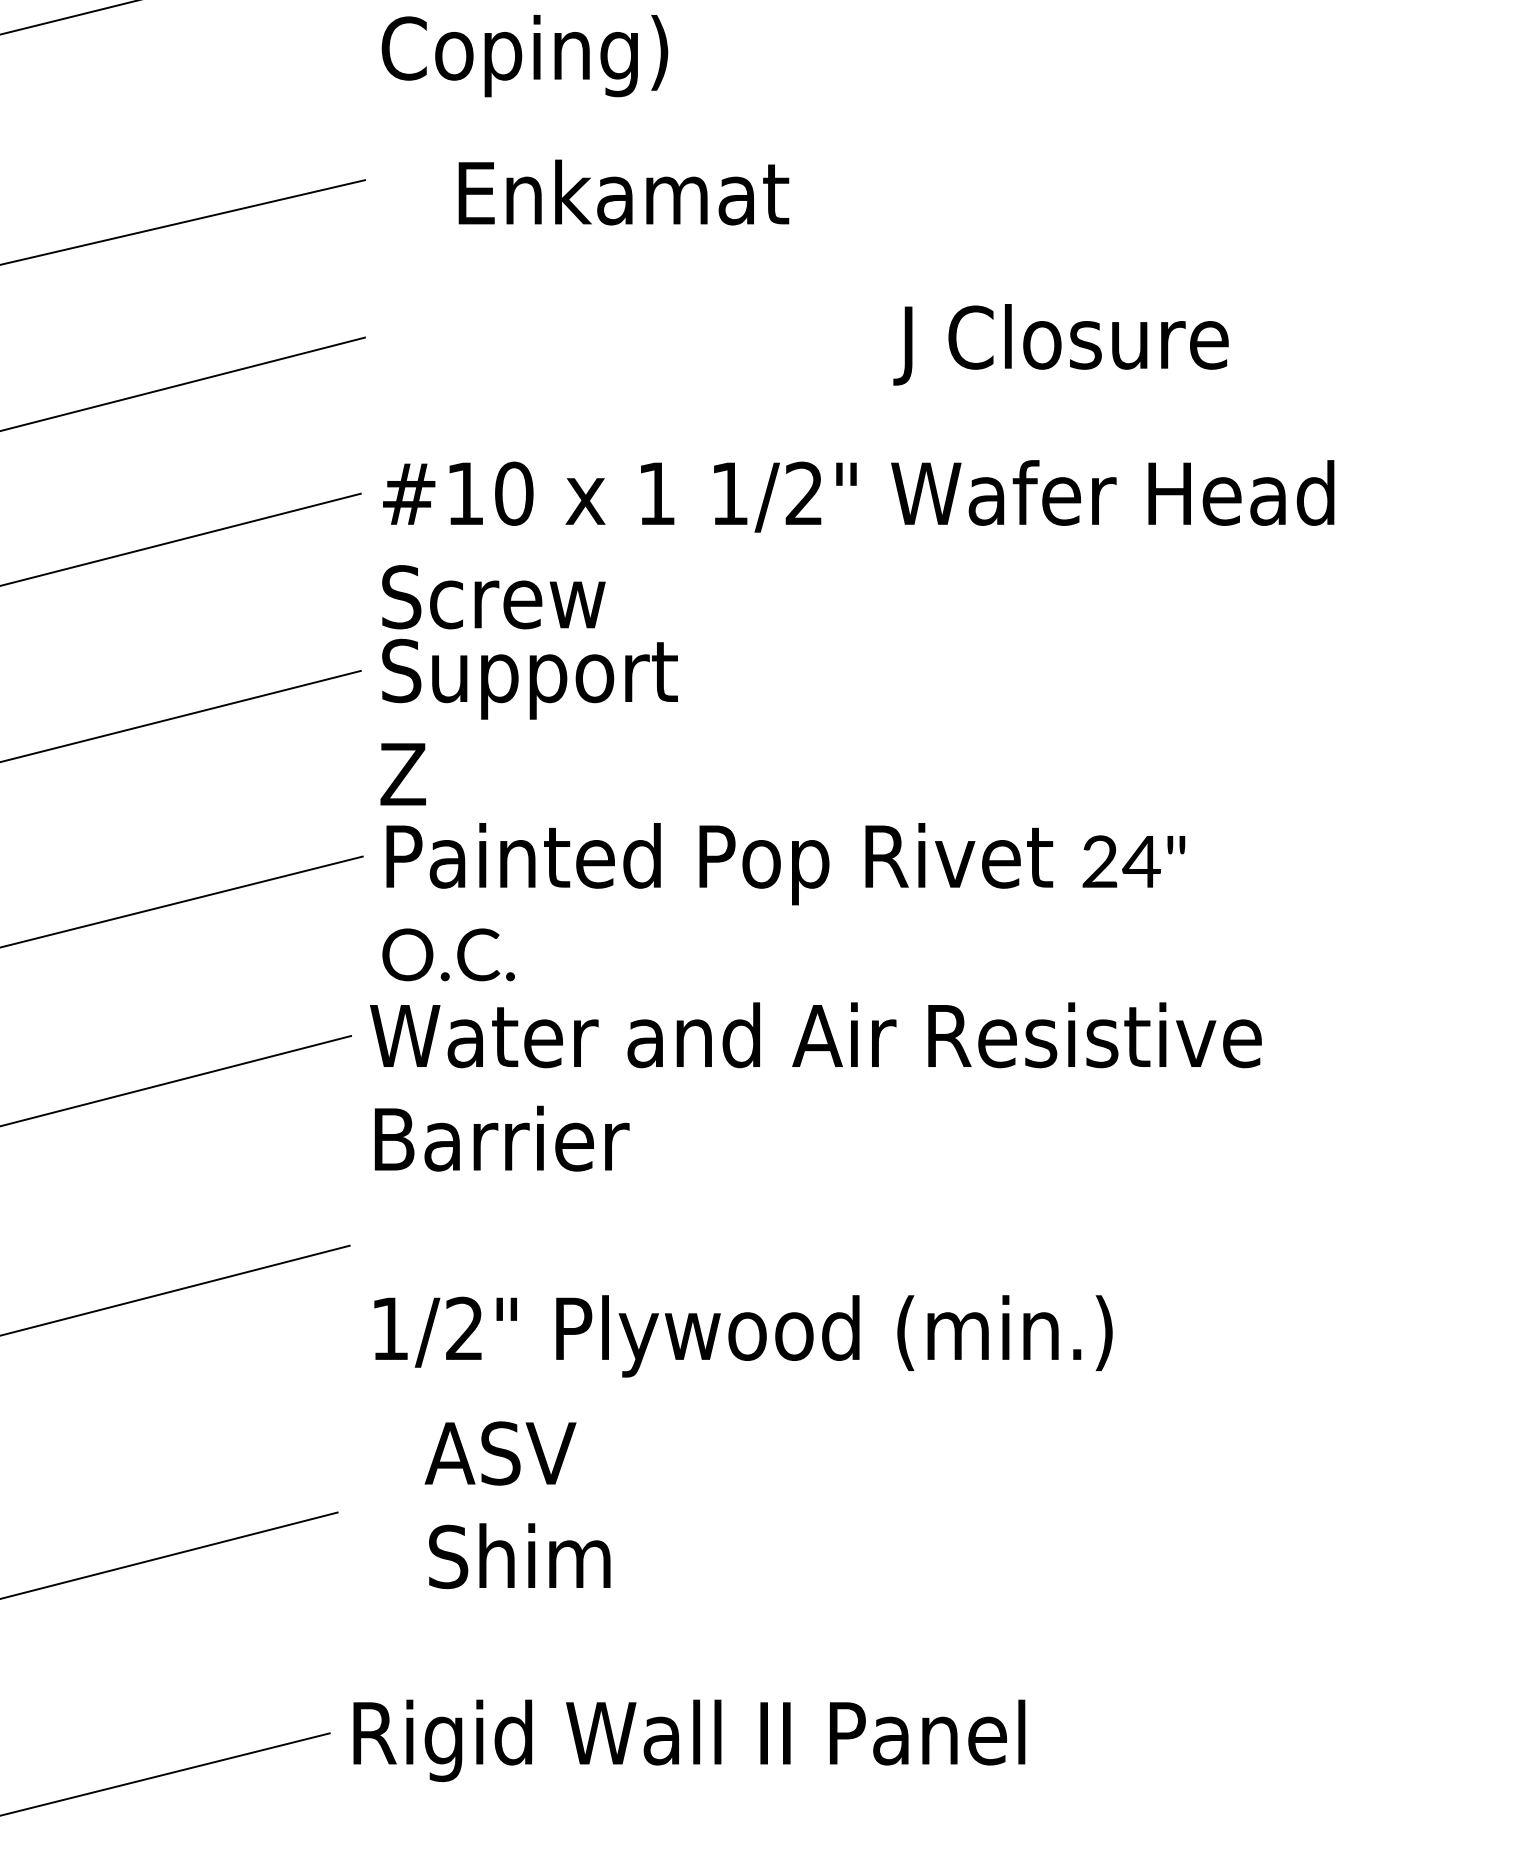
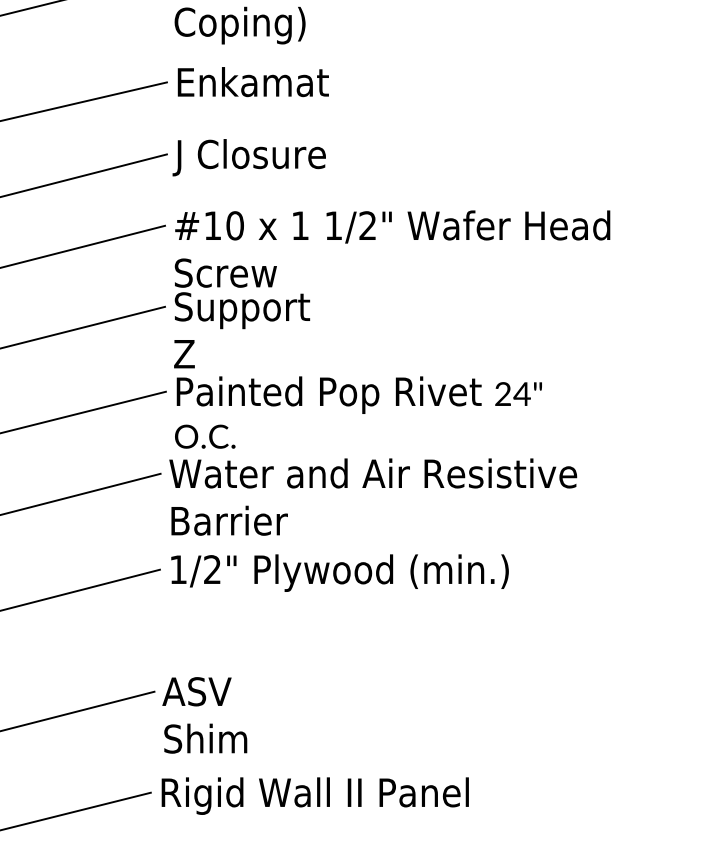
text: (621, 193) -> (252, 82), moved
text: (1059, 344) -> (248, 157), moved
text: (742, 1334) -> (339, 572), moved
text: (517, 1505) -> (204, 715), moved

